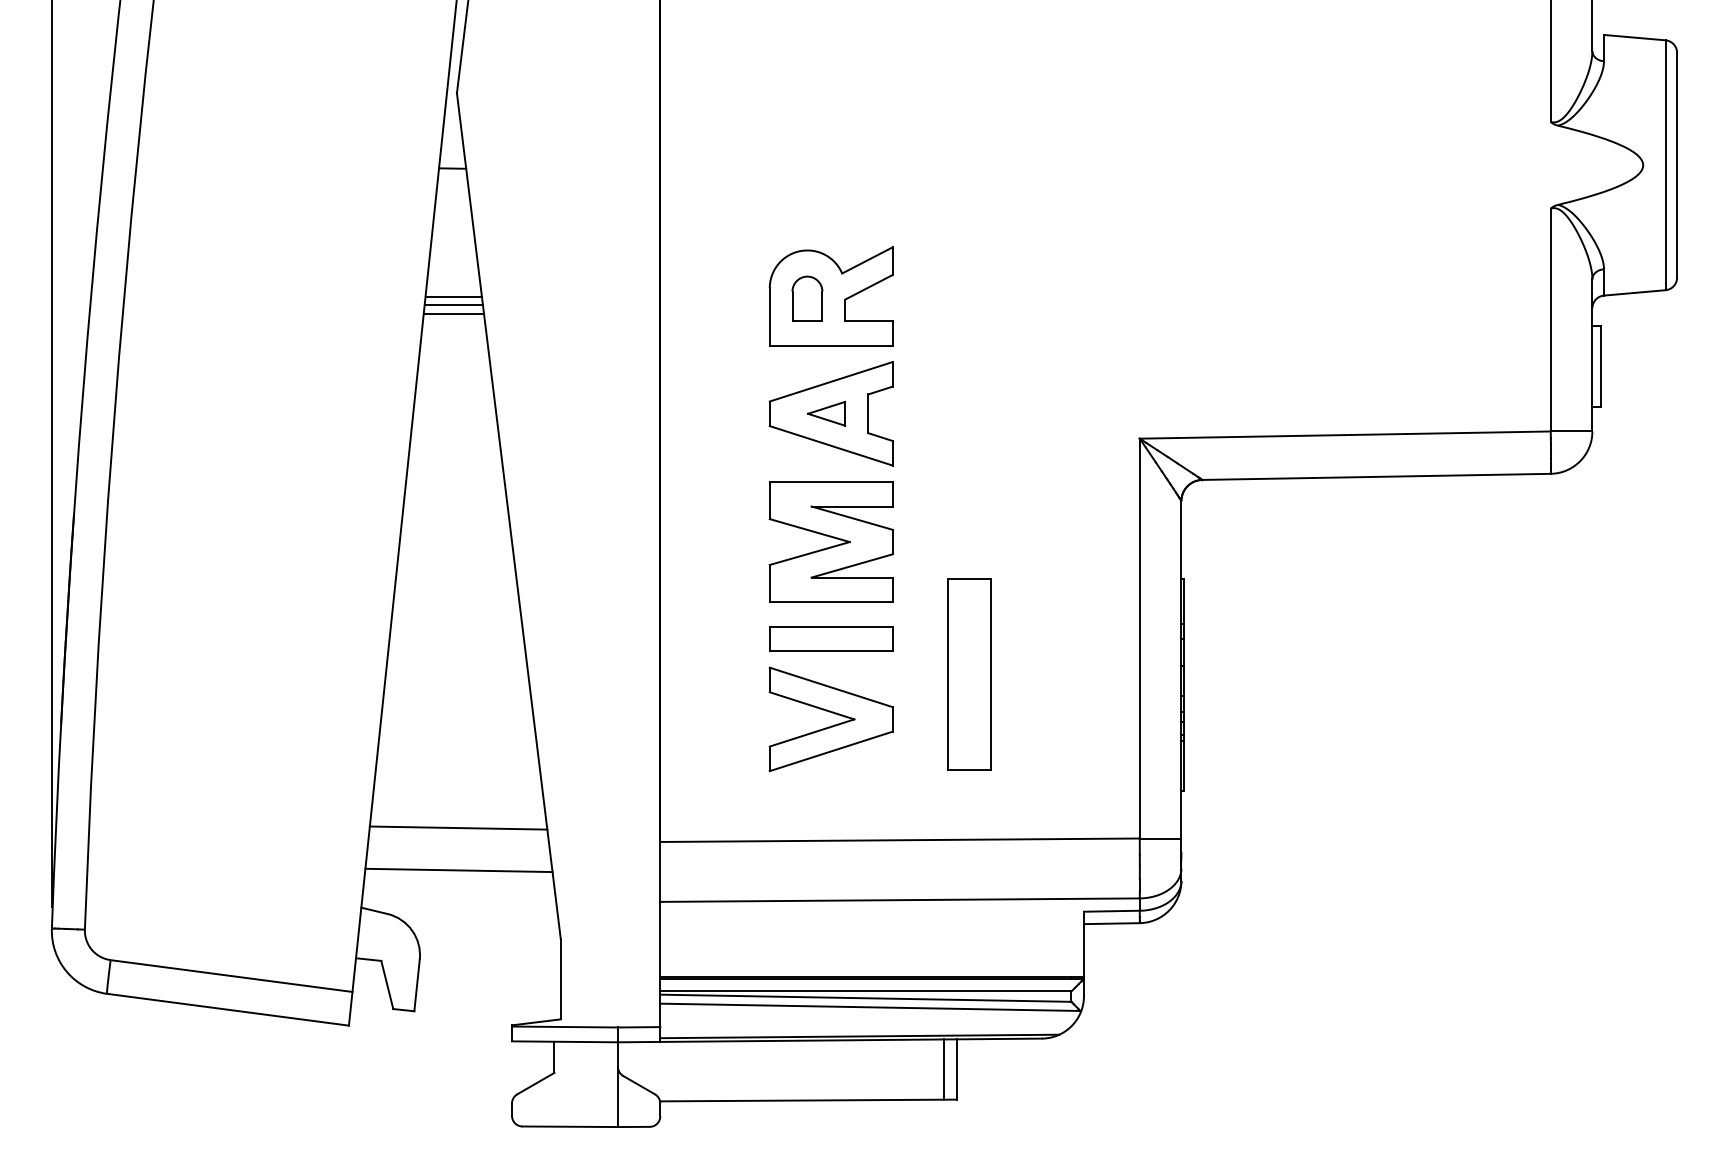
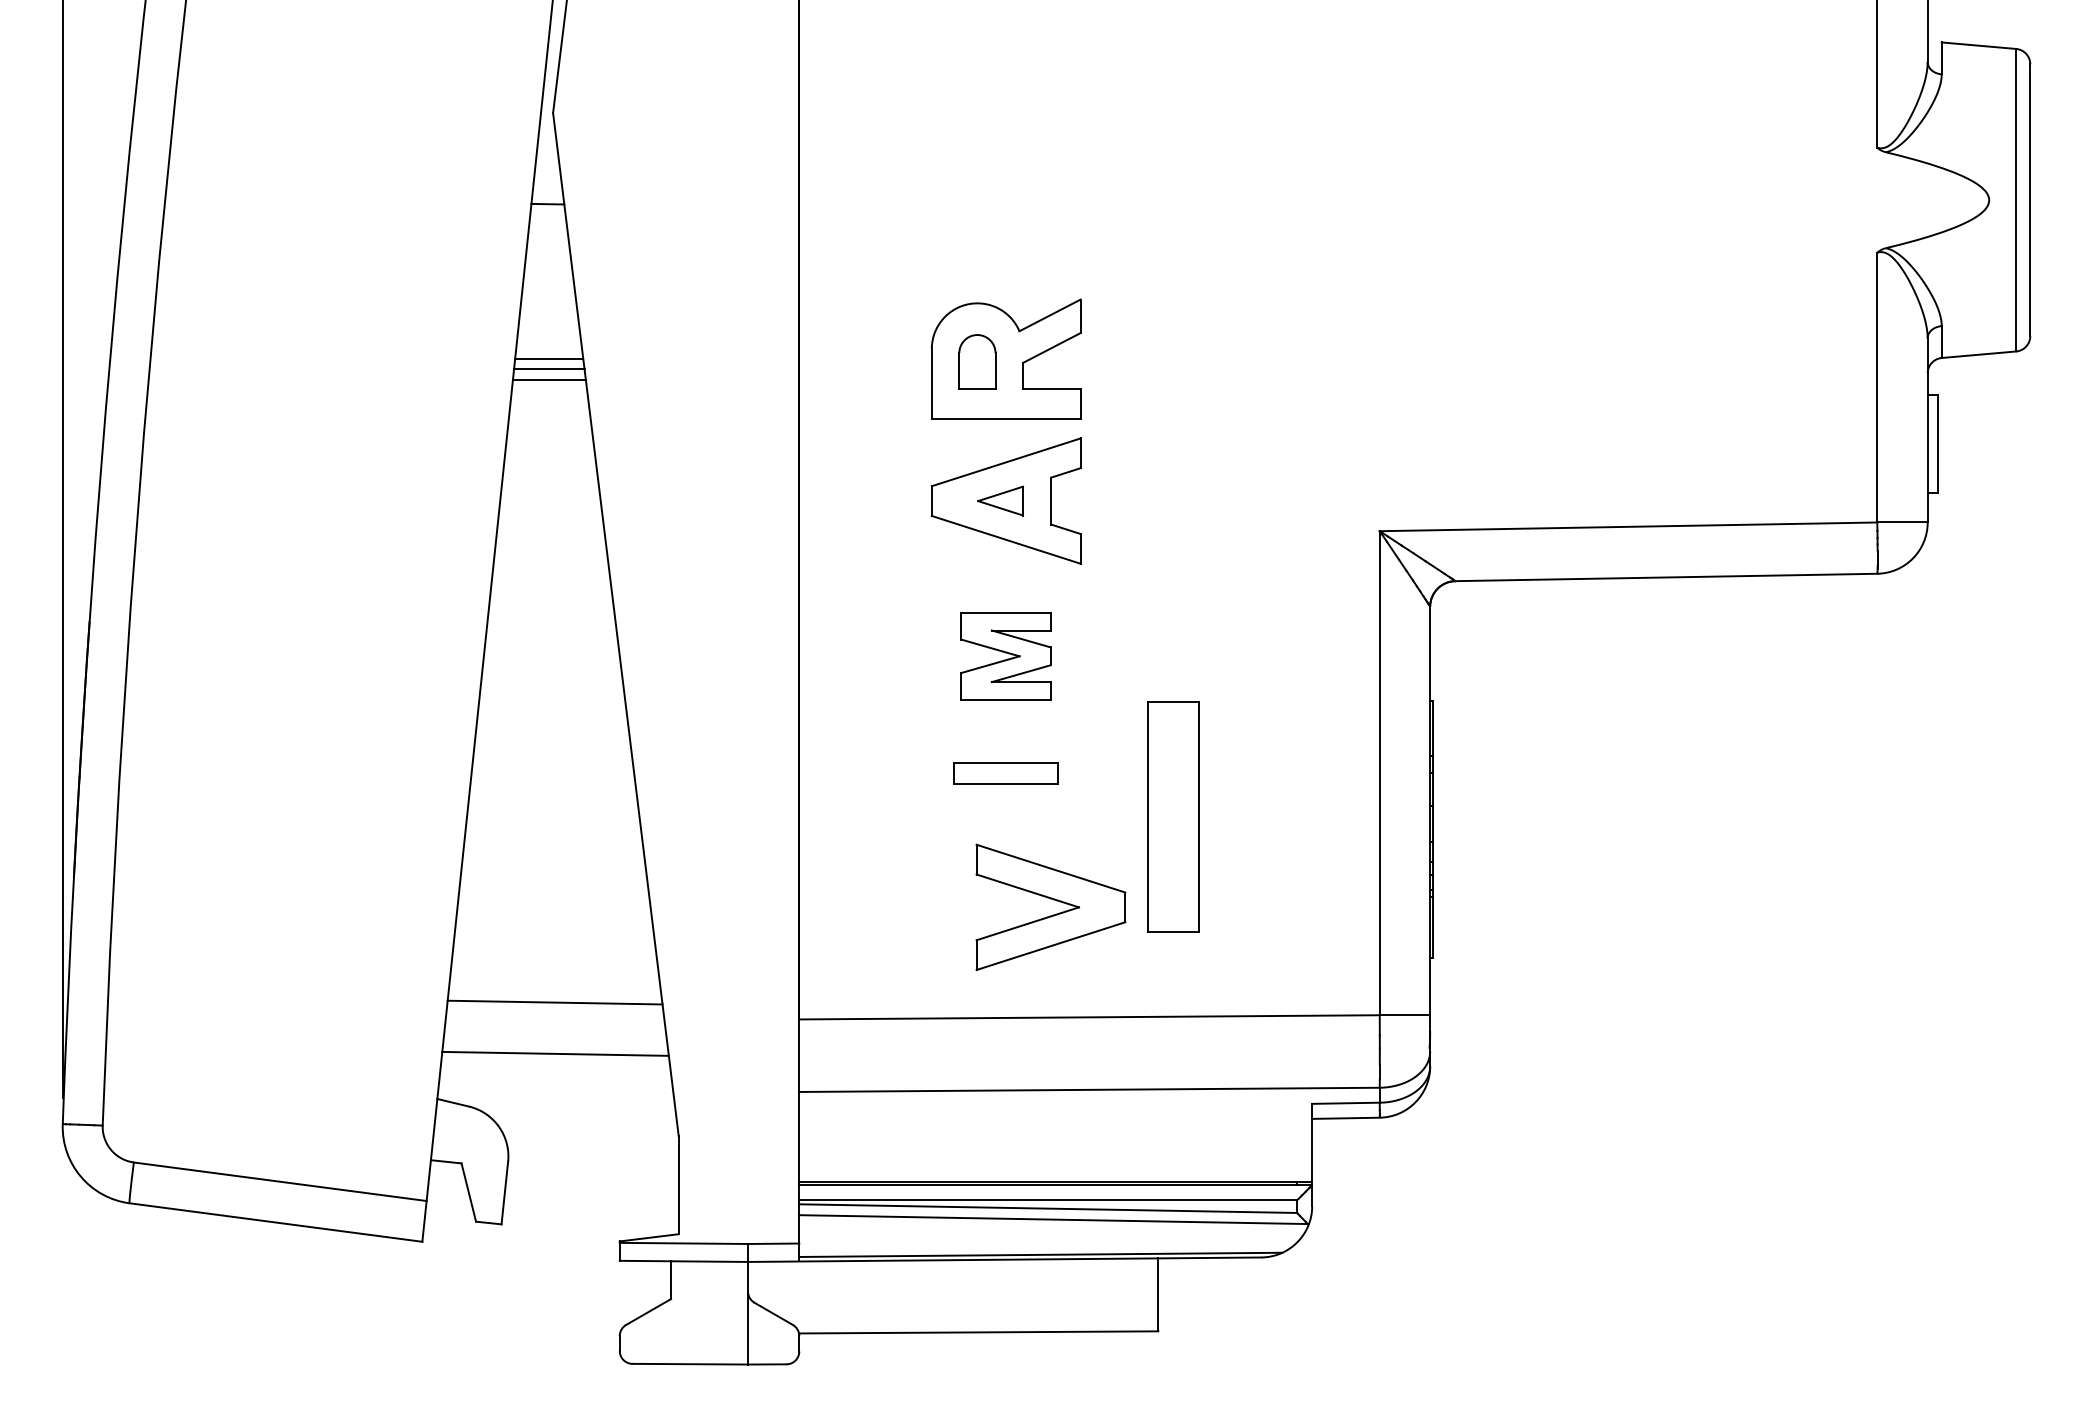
part: (830, 541) -> (1005, 655), size x0.6
part: (831, 638) -> (1006, 773), size x0.7
part: (831, 725) -> (1051, 914), moved
line: (944, 1069) -> (1143, 1294), removed

